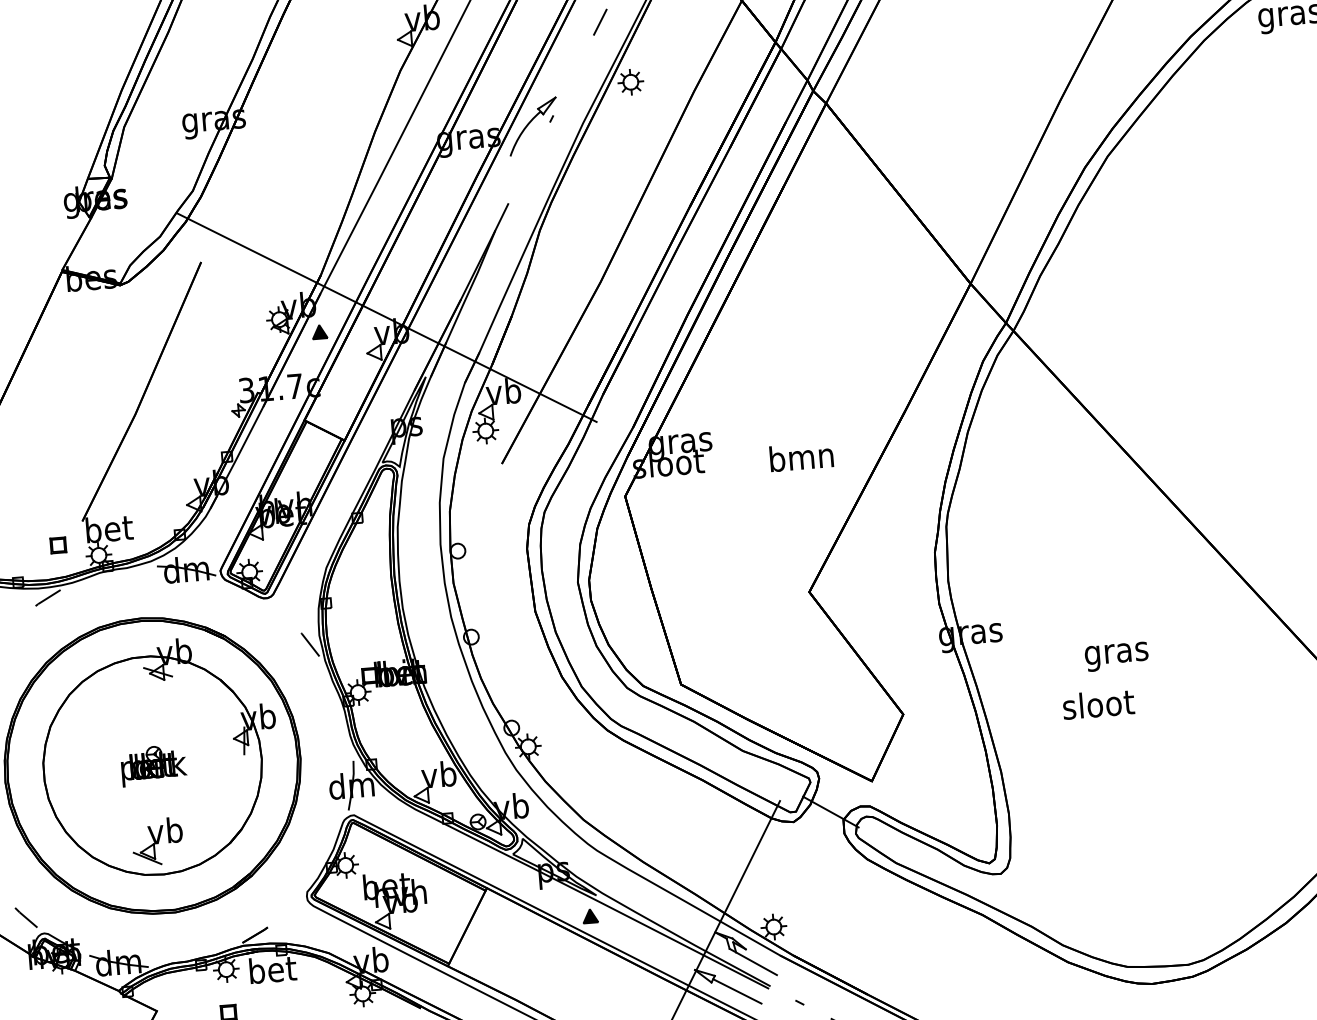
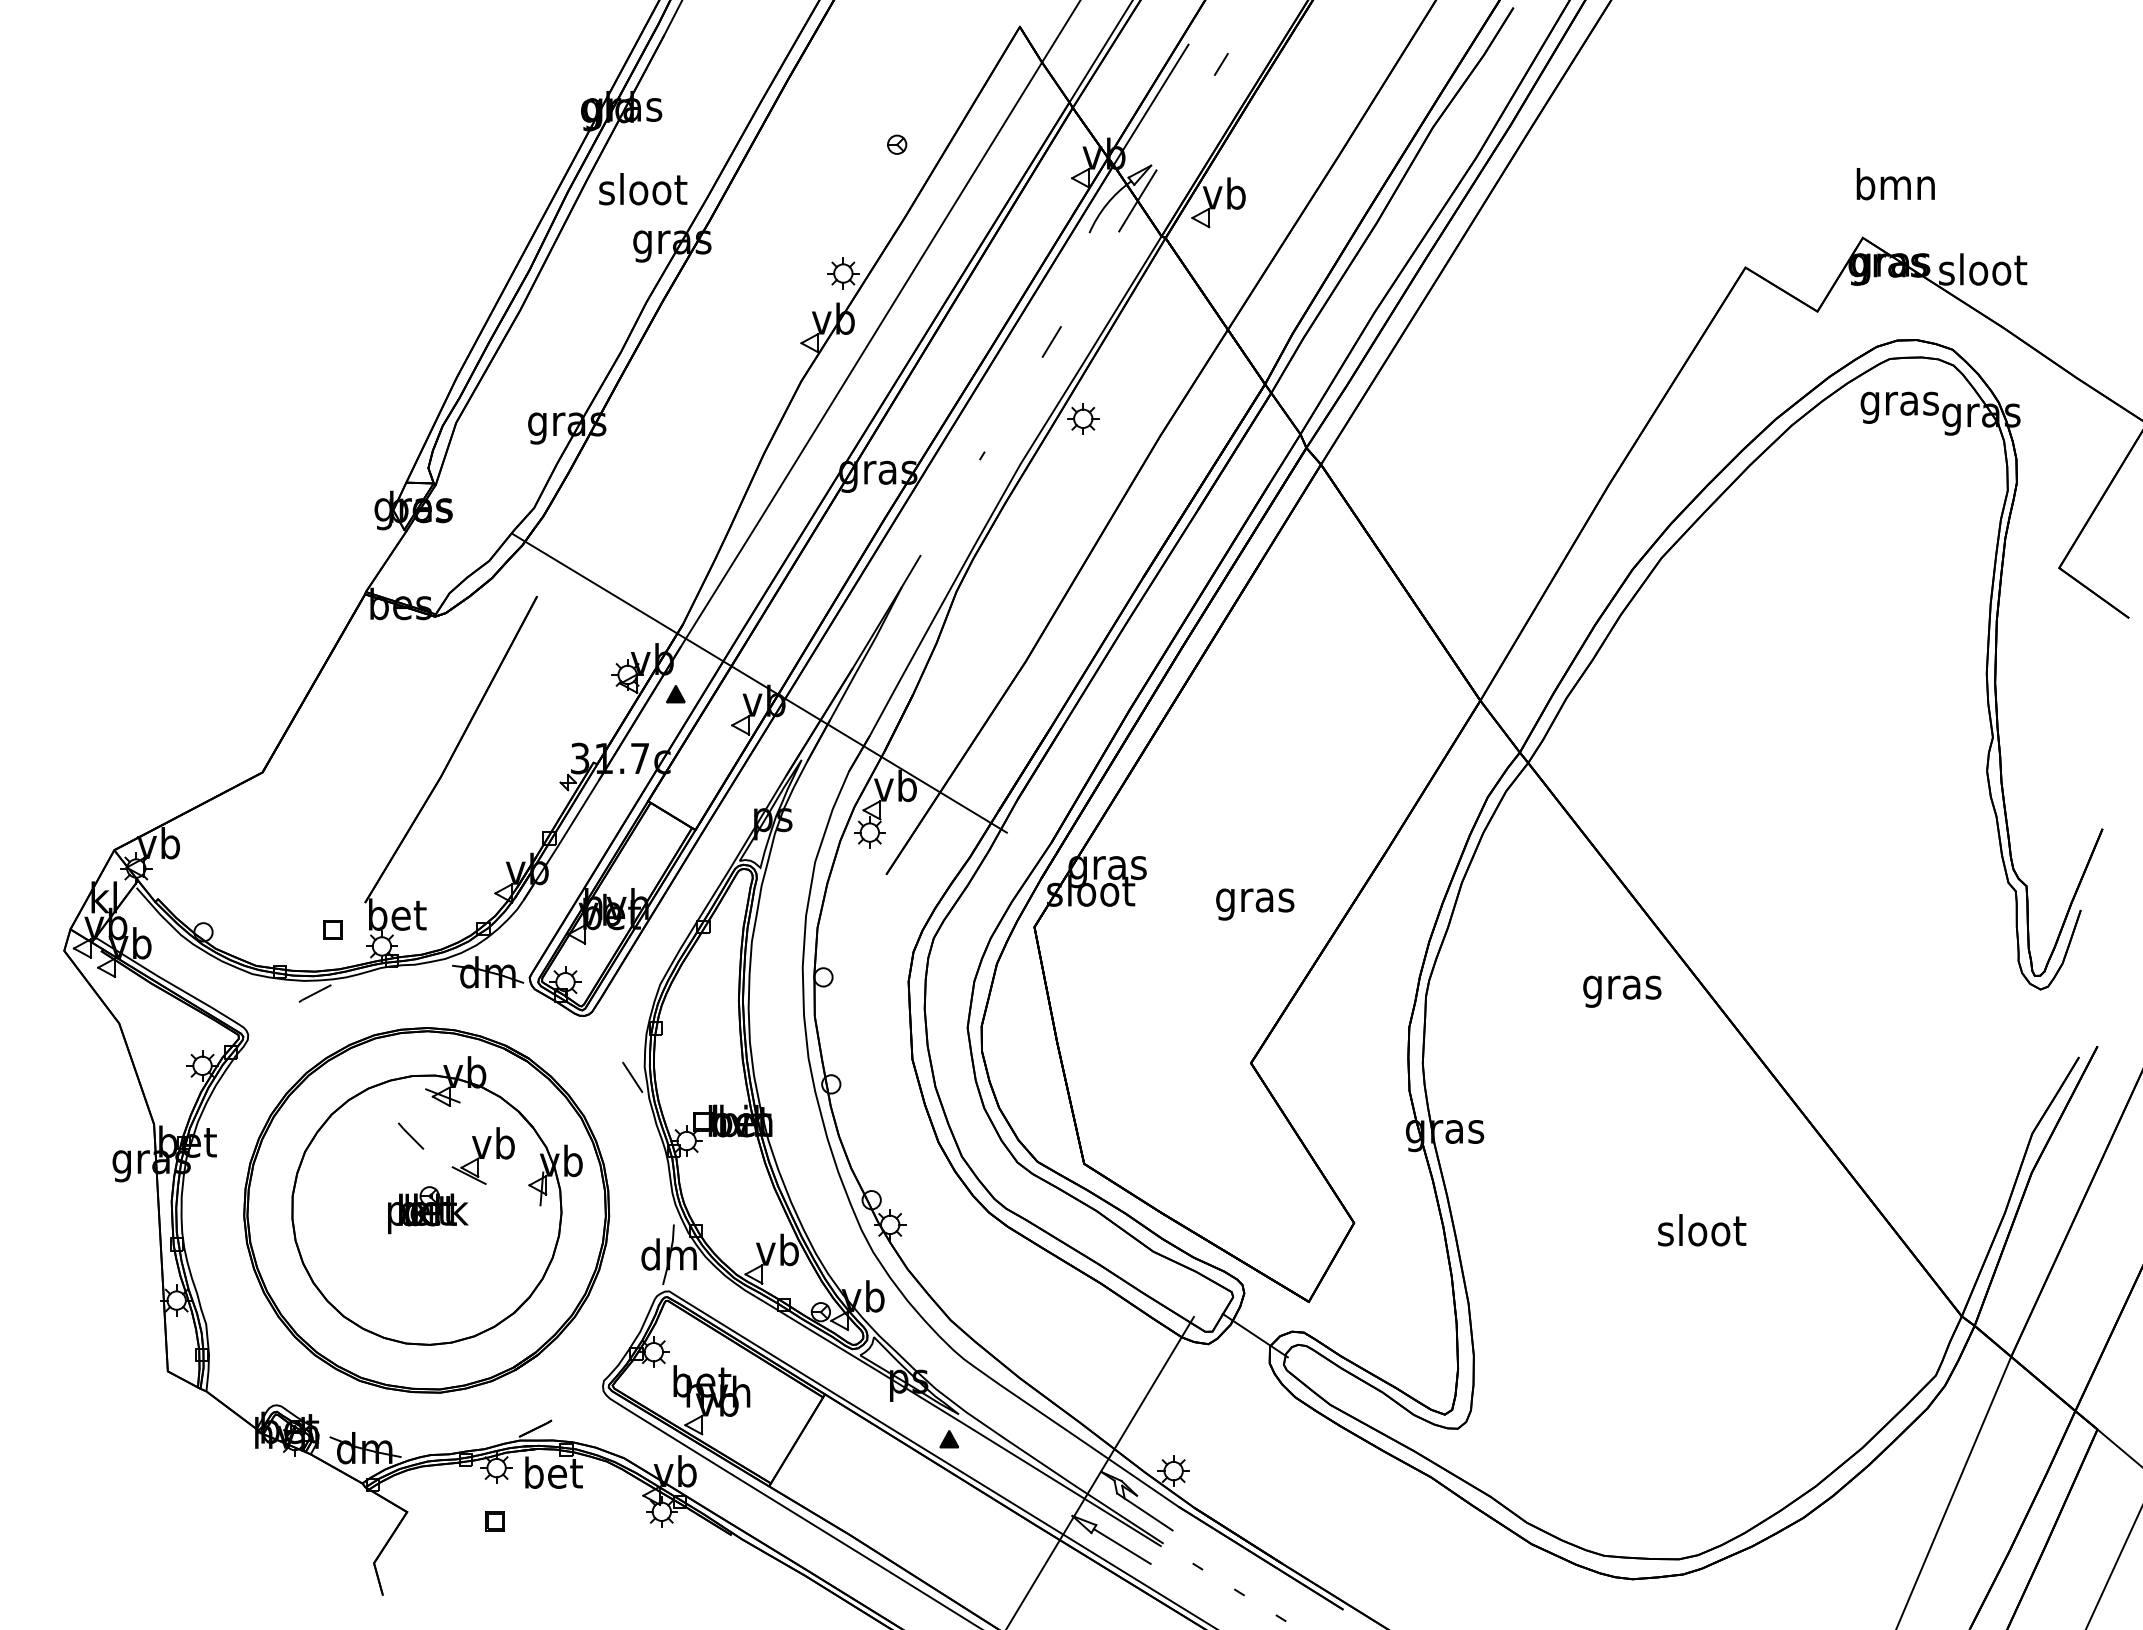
part: (532, 125) -> (958, 462), removed
text: (802, 460) -> (1255, 900), bmn -> gras
text: (1116, 656) -> (1622, 991), moved
text: (1098, 704) -> (1702, 1230), moved
part: (157, 841) -> (482, 1155), moved
line: (26, 917) -> (411, 1135), moved

